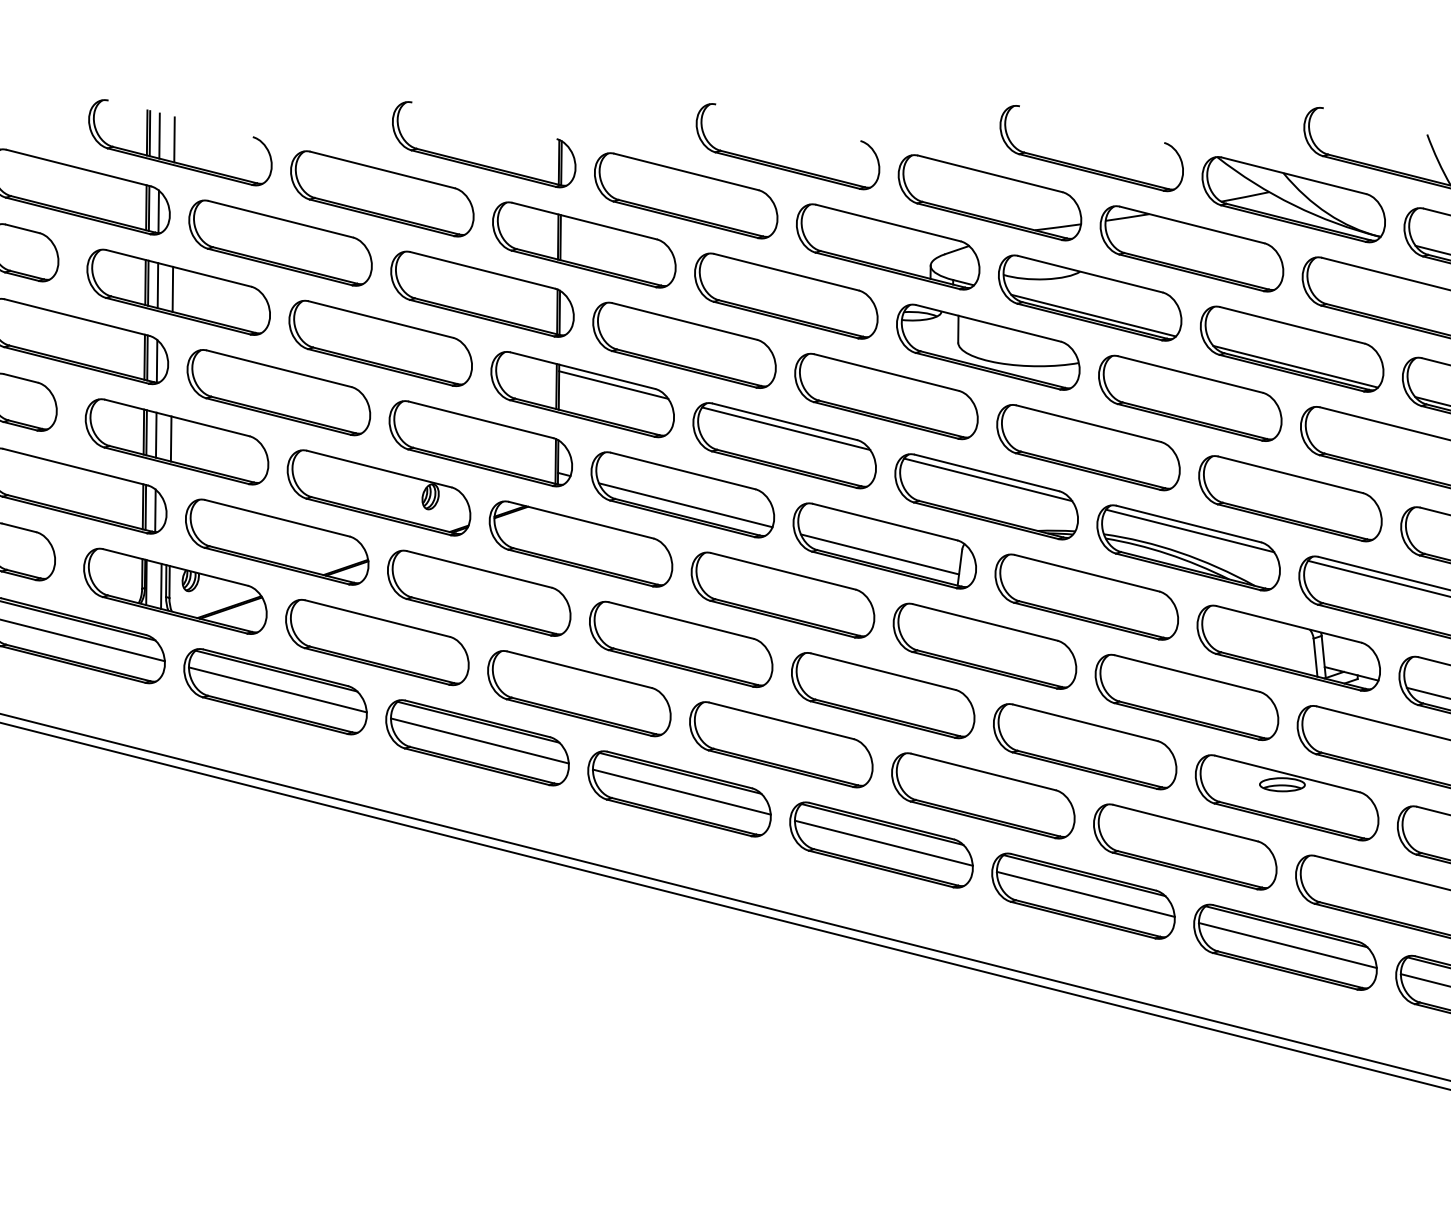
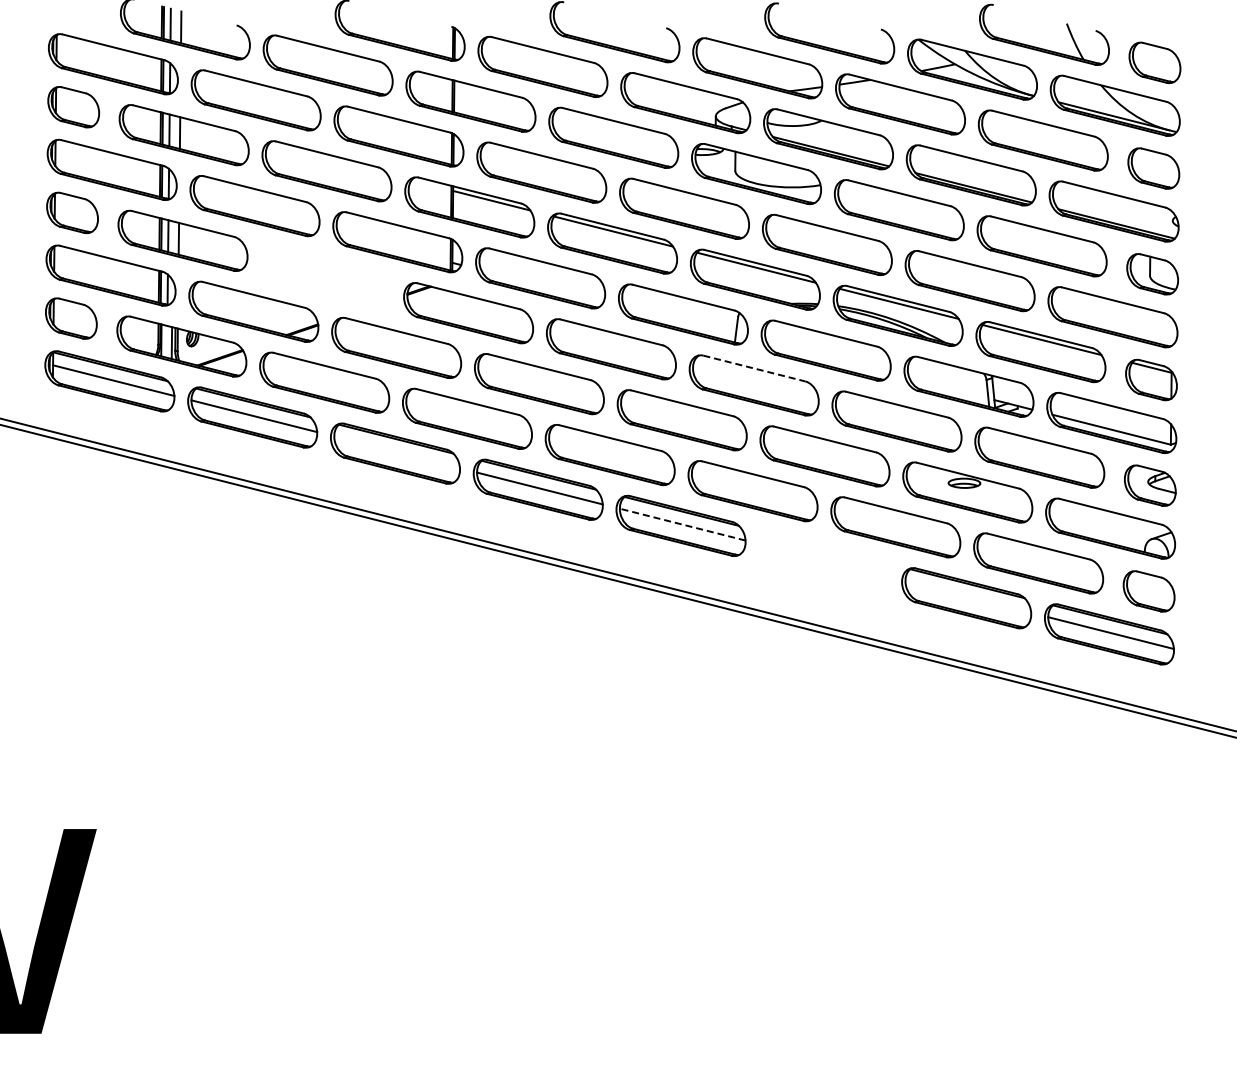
part: (378, 493) -> (325, 277), removed
line: (685, 504) -> (542, 285), removed
line: (879, 554) -> (679, 320), removed
line: (985, 622) -> (754, 368), solid -> dashed
line: (480, 741) -> (397, 452), removed
line: (883, 843) -> (682, 524), solid -> dashed
part: (1083, 896) -> (823, 562), removed
line: (1288, 944) -> (968, 596), removed

